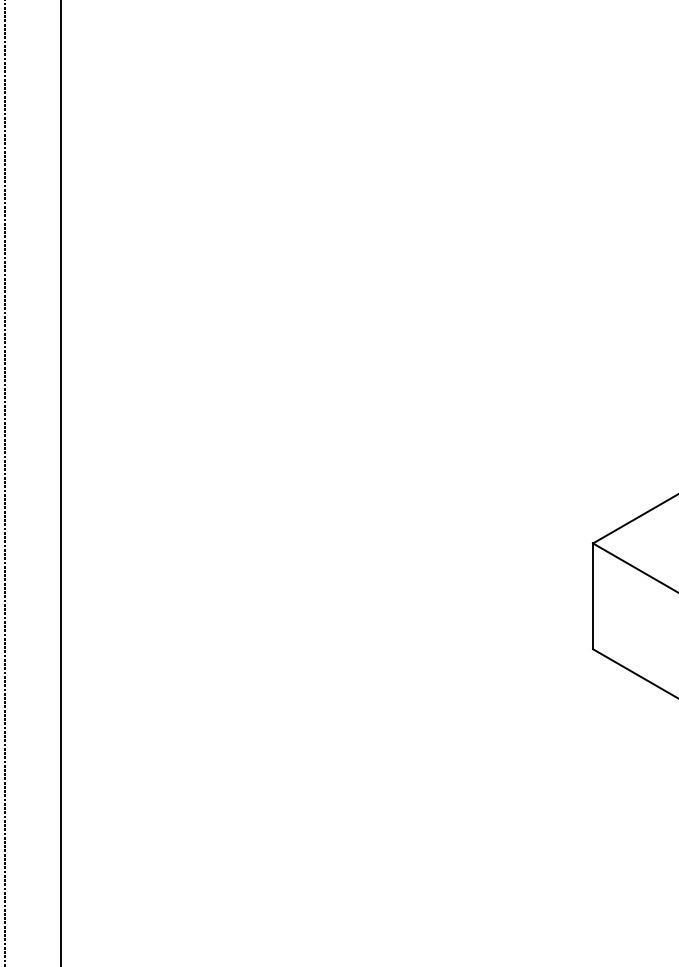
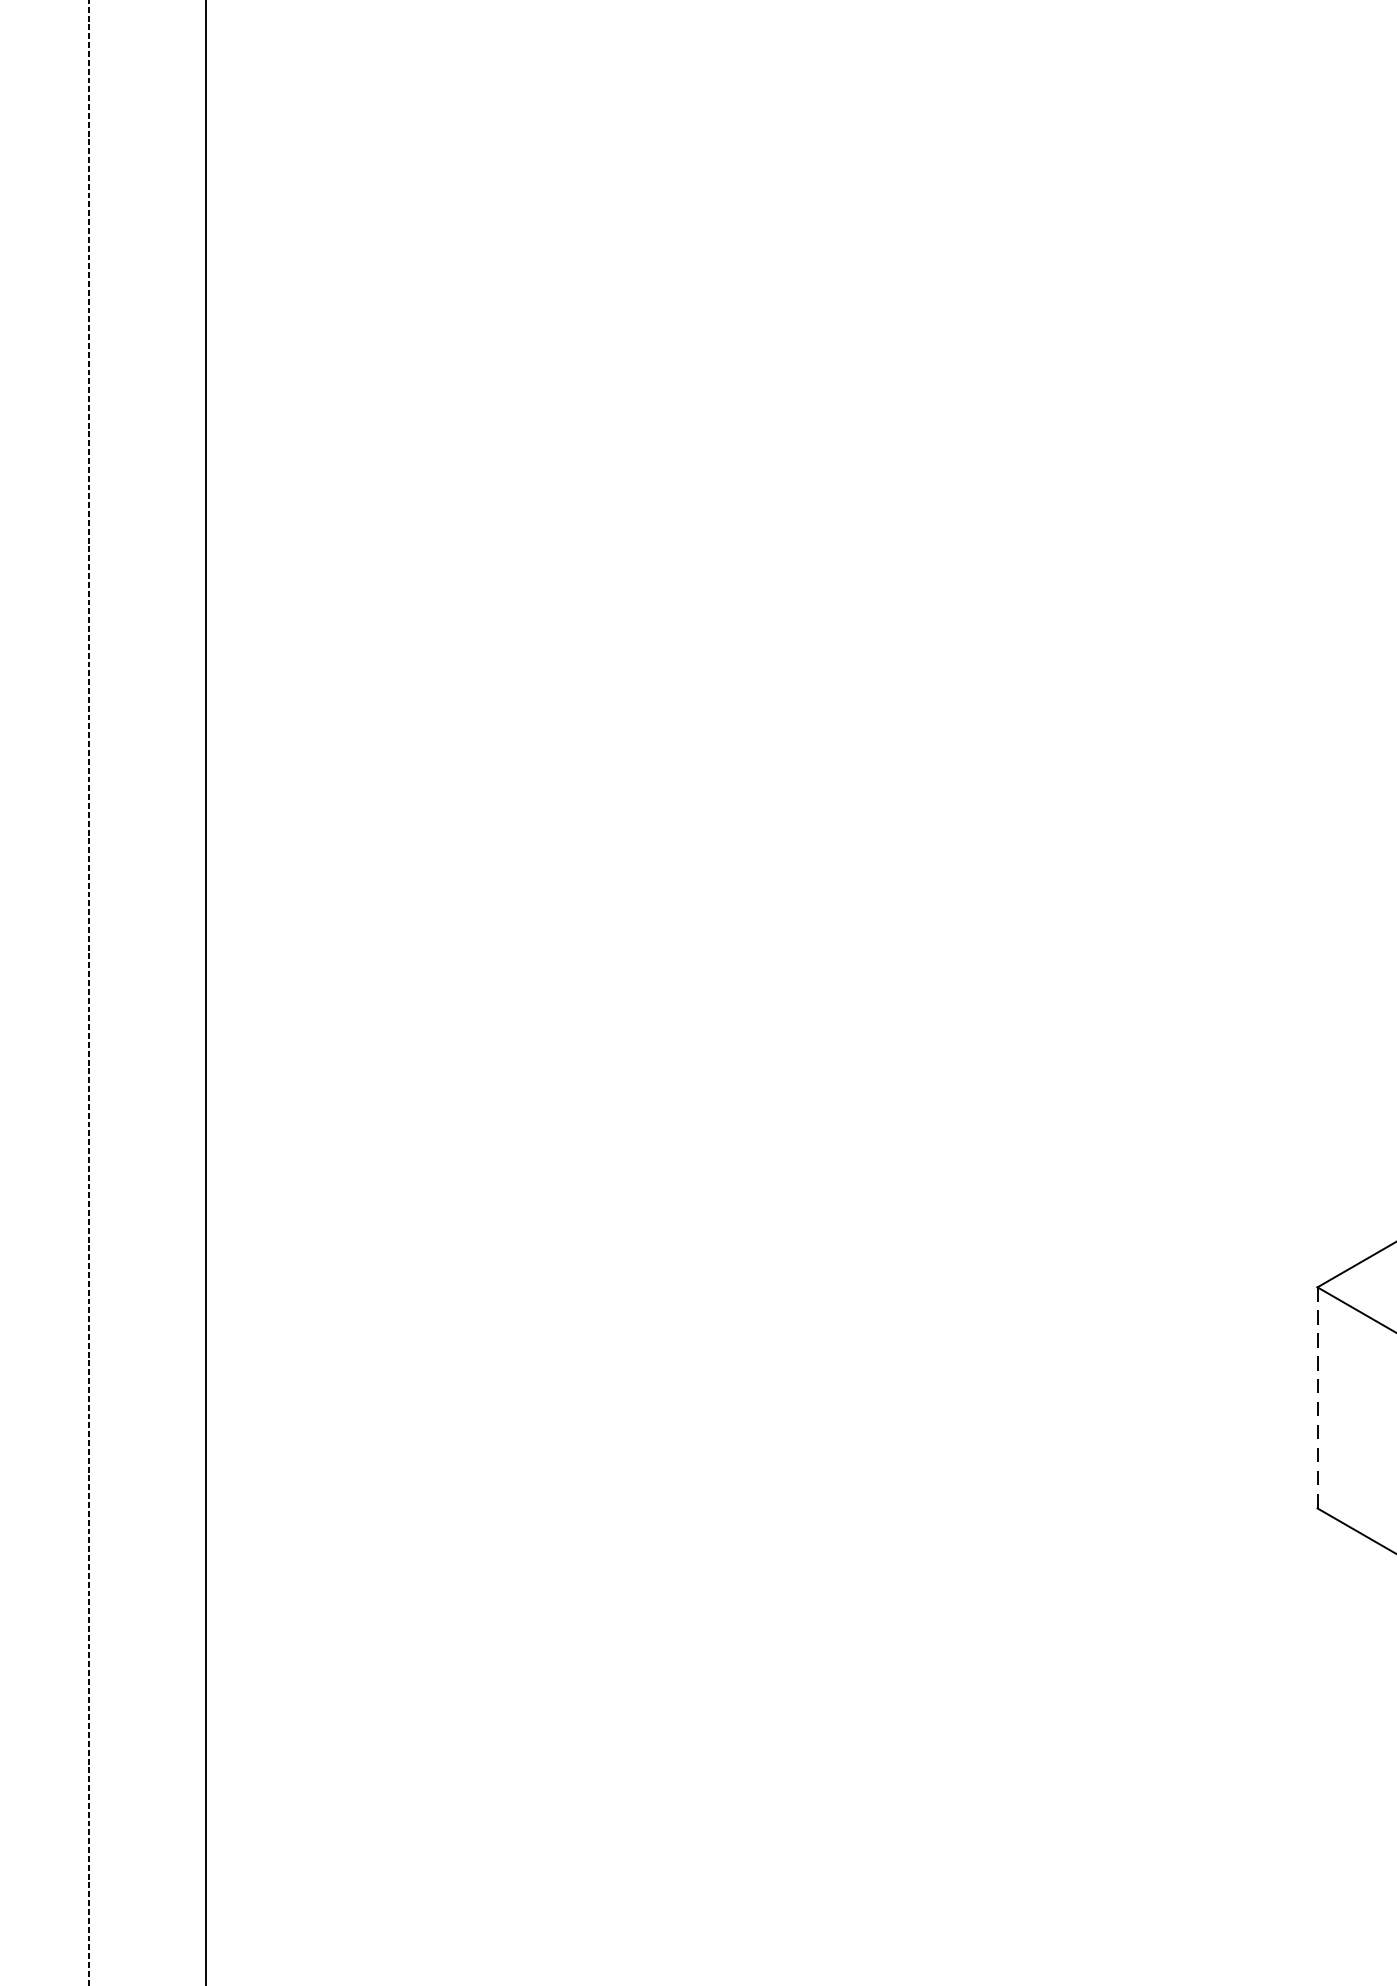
line: (593, 596) -> (1318, 1398), solid -> dashed

